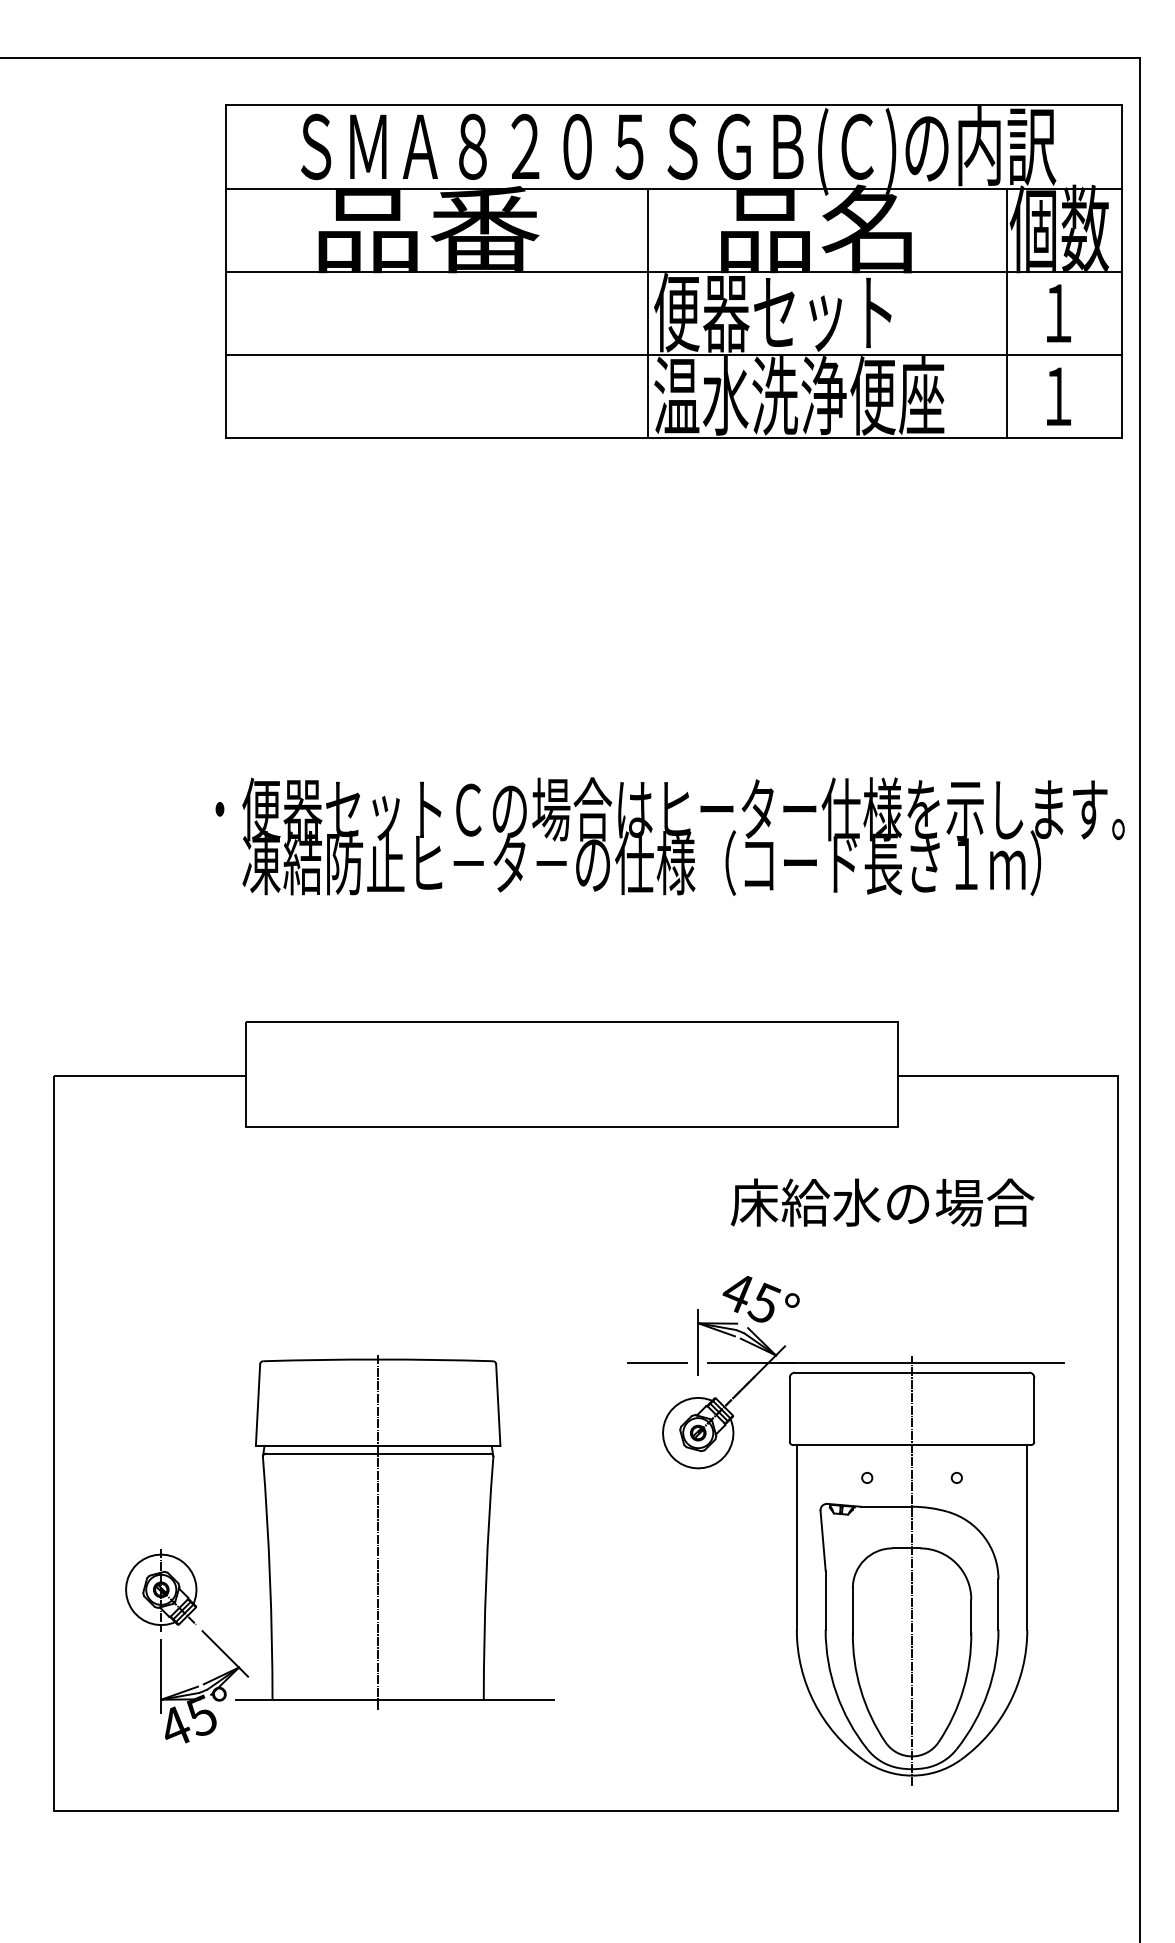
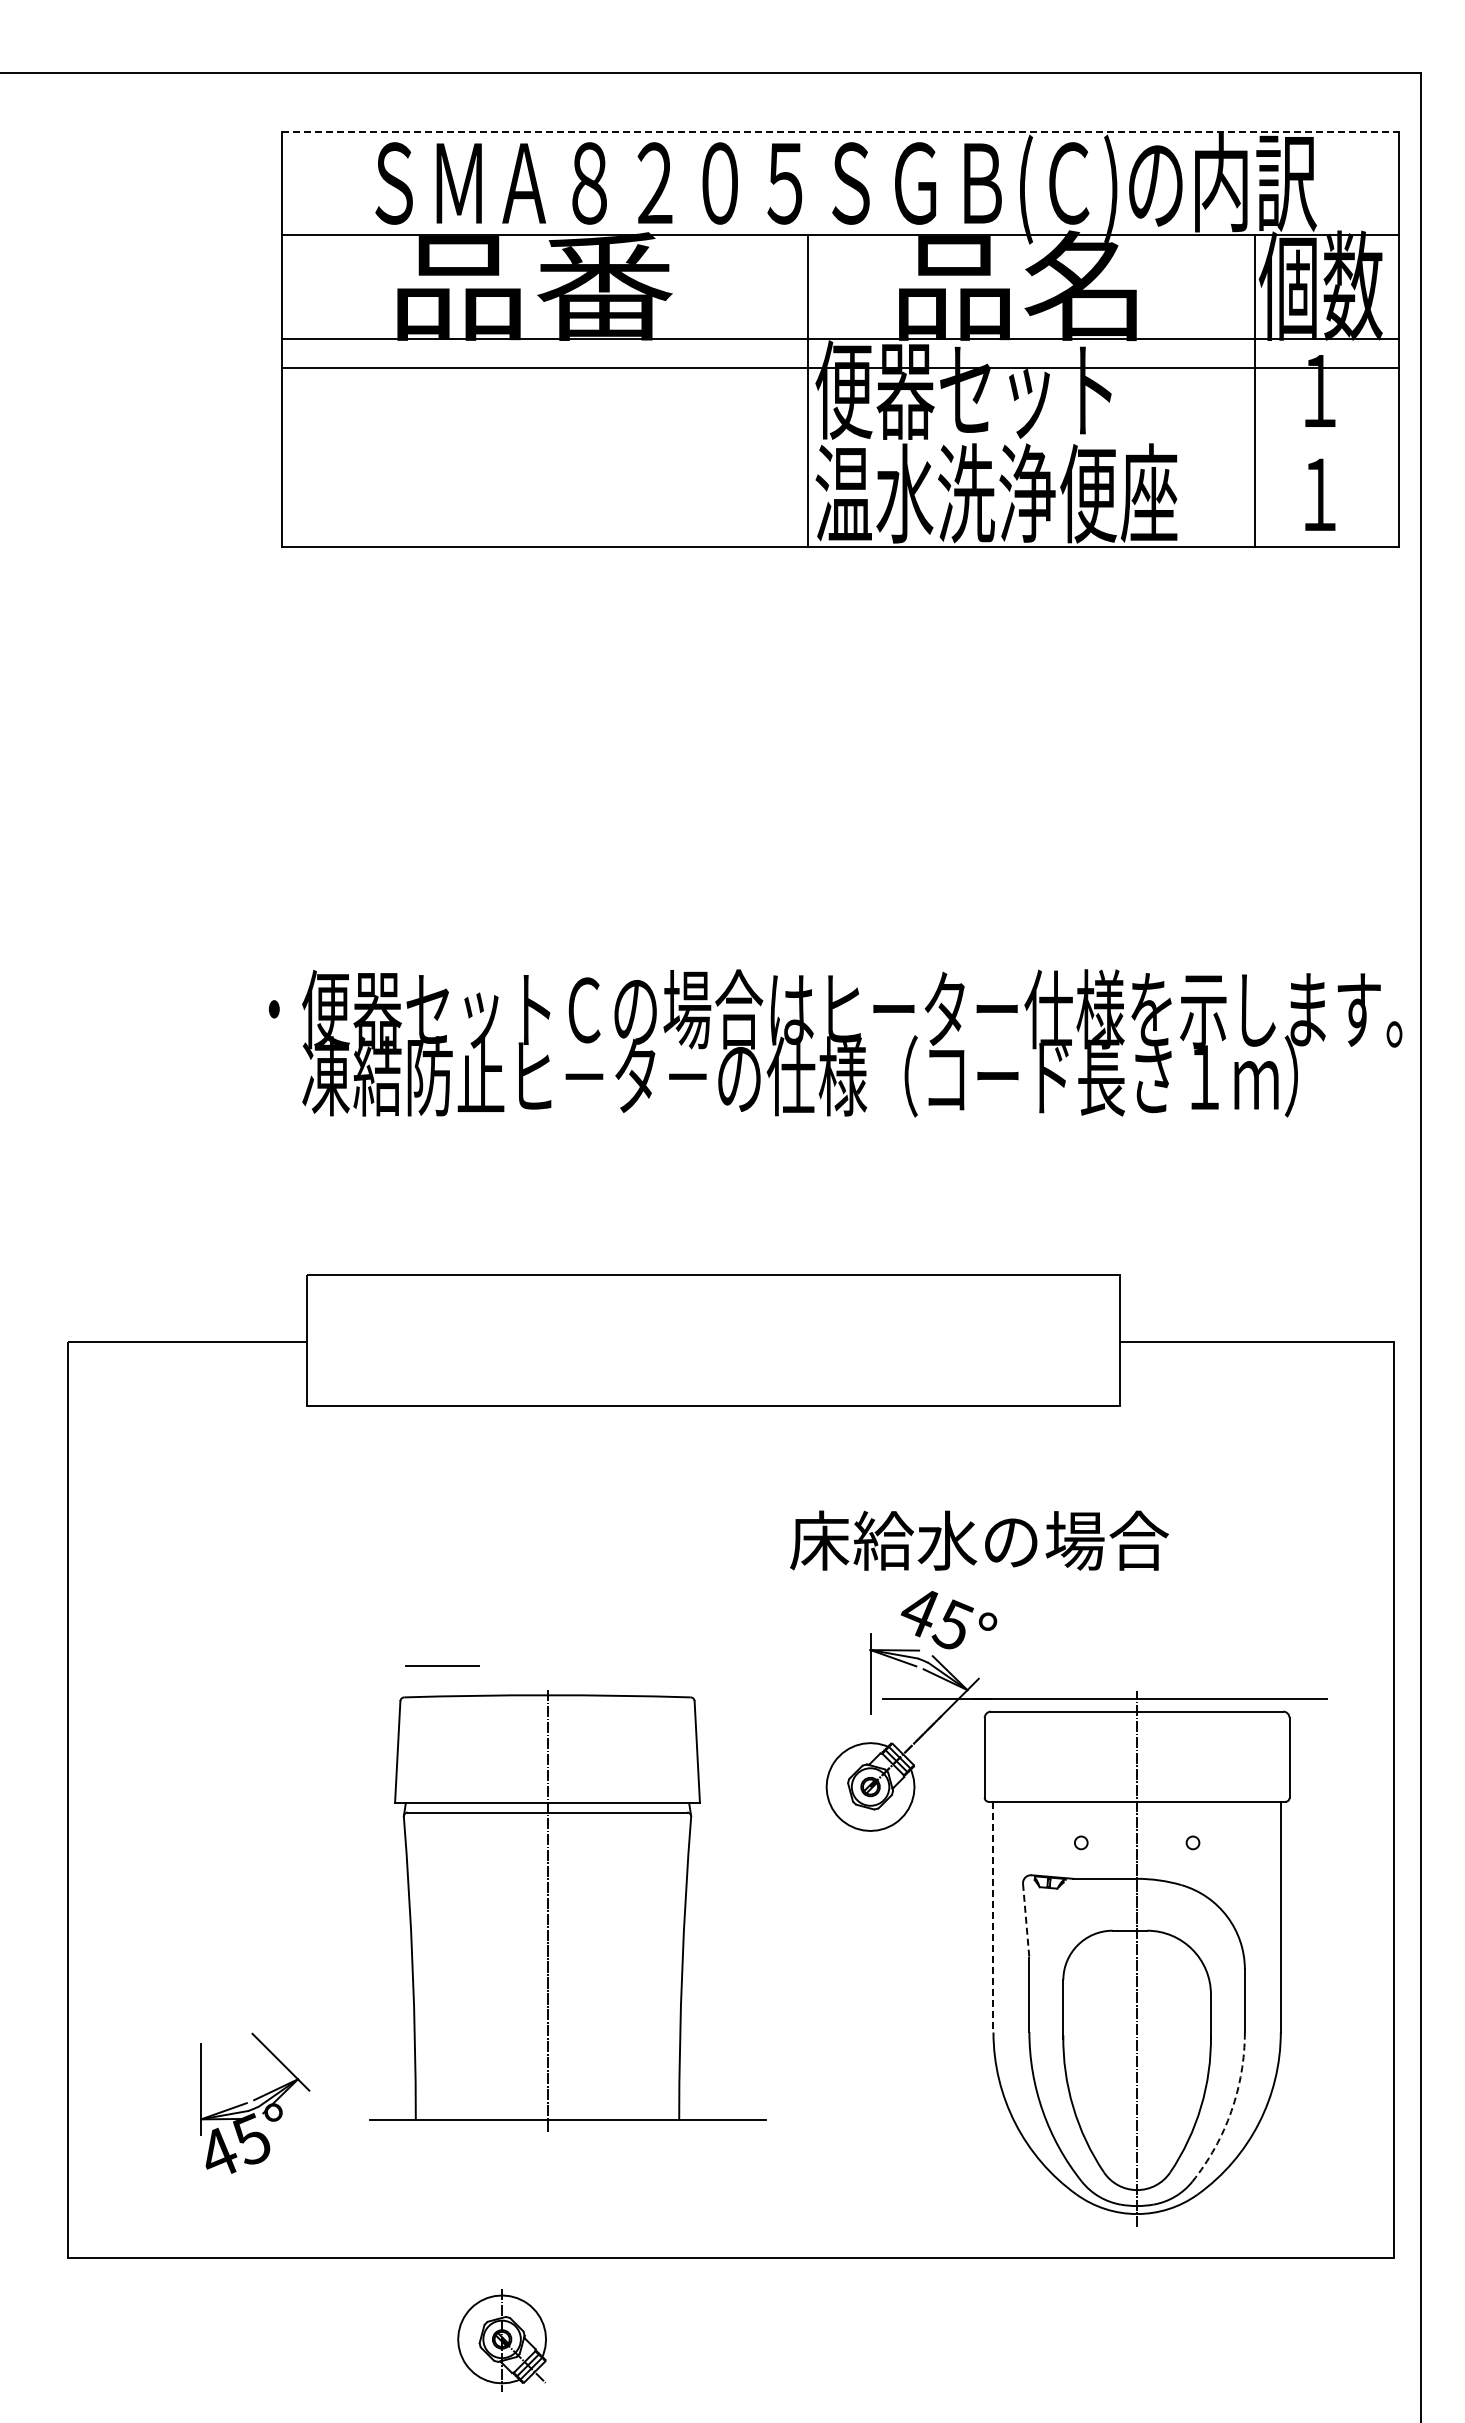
line: (674, 105) -> (840, 131), solid -> dashed
line: (673, 355) -> (839, 368), moved
text: (882, 1202) -> (979, 1540), moved
line: (657, 1362) -> (442, 1665), moved
part: (394, 1532) -> (567, 1910), moved
line: (796, 1537) -> (993, 1917), solid -> dashed
line: (823, 1540) -> (1026, 1921), solid -> dashed
part: (160, 1590) -> (501, 2340), moved
arc: (987, 1693) -> (1231, 2111), solid -> dashed

